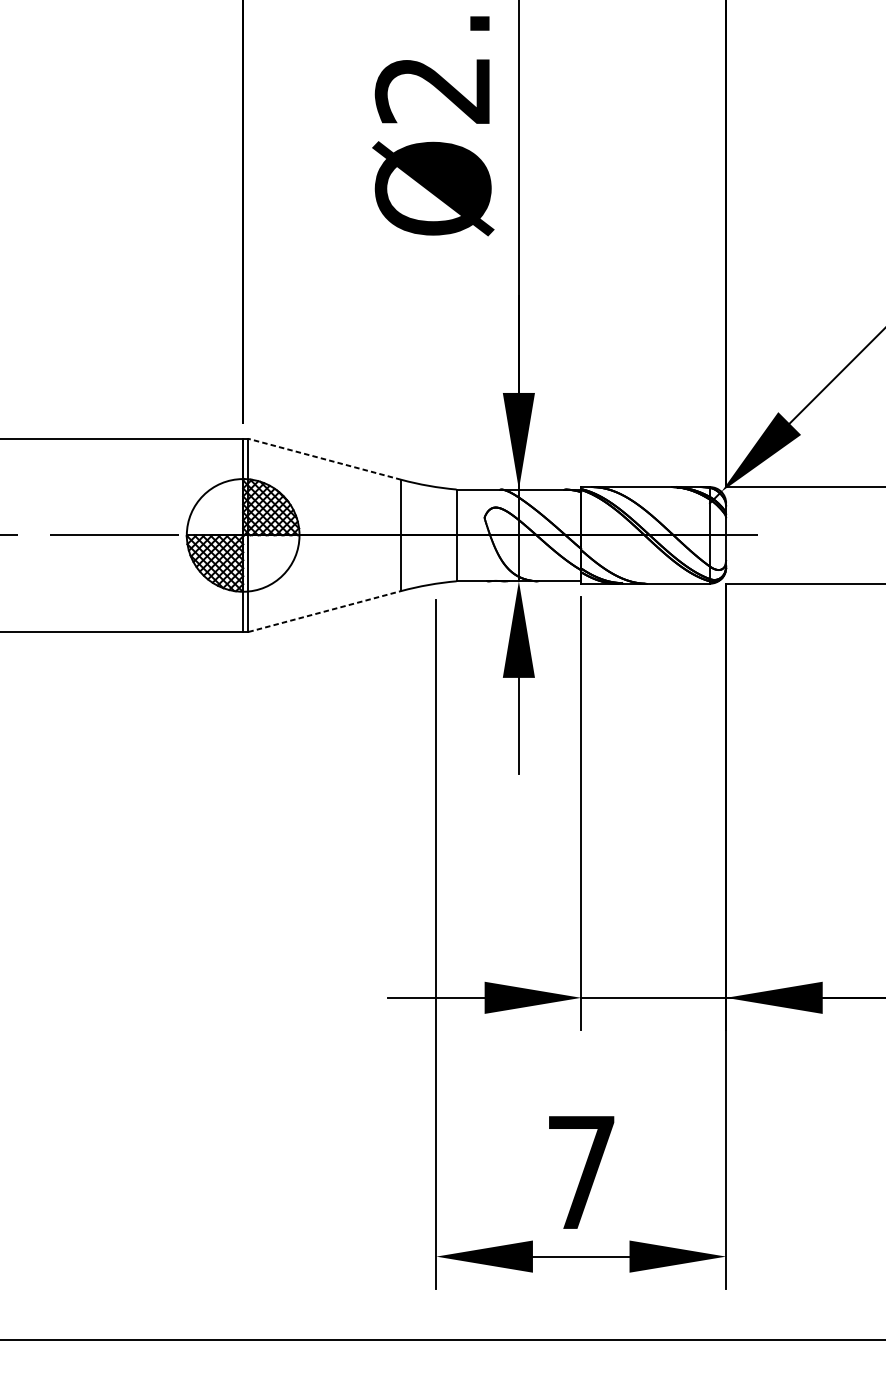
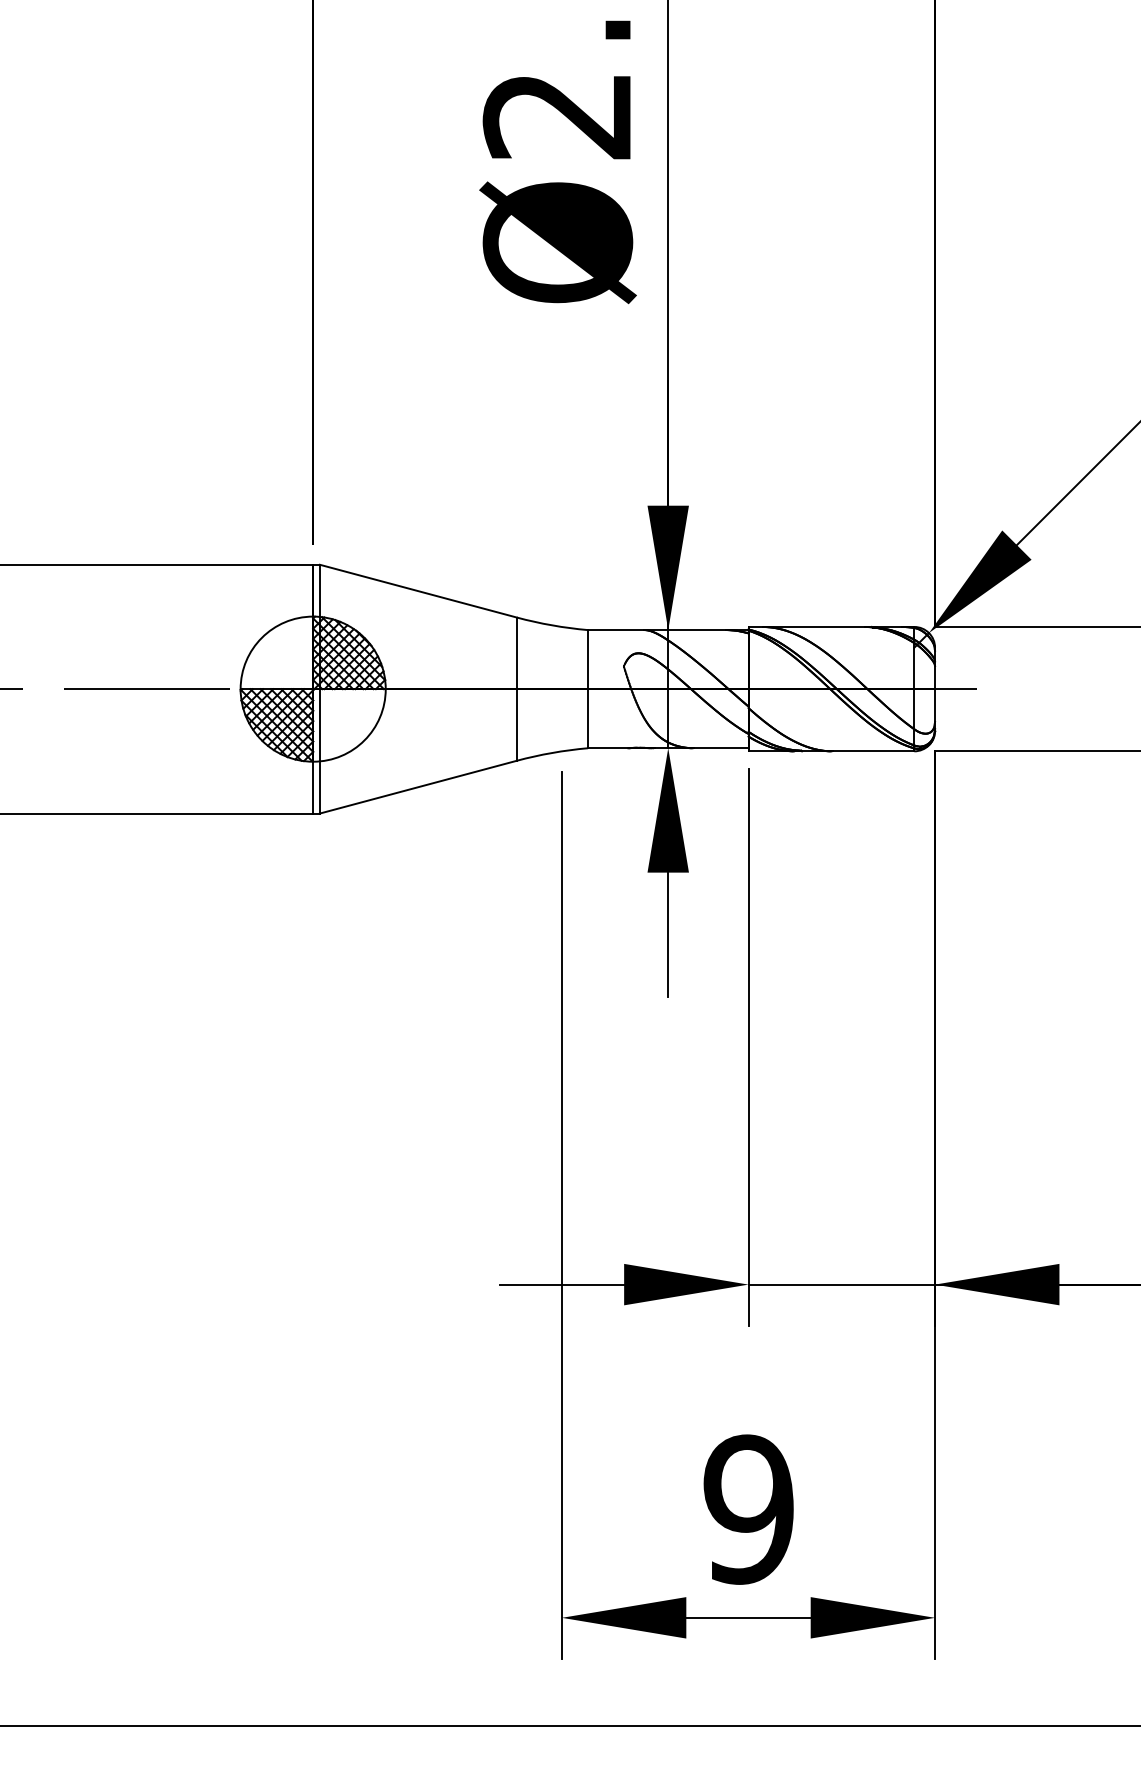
line: (324, 459) -> (418, 591), dashed -> solid
line: (324, 611) -> (418, 787), dashed -> solid
text: (581, 1172) -> (748, 1509), 7 -> 9

